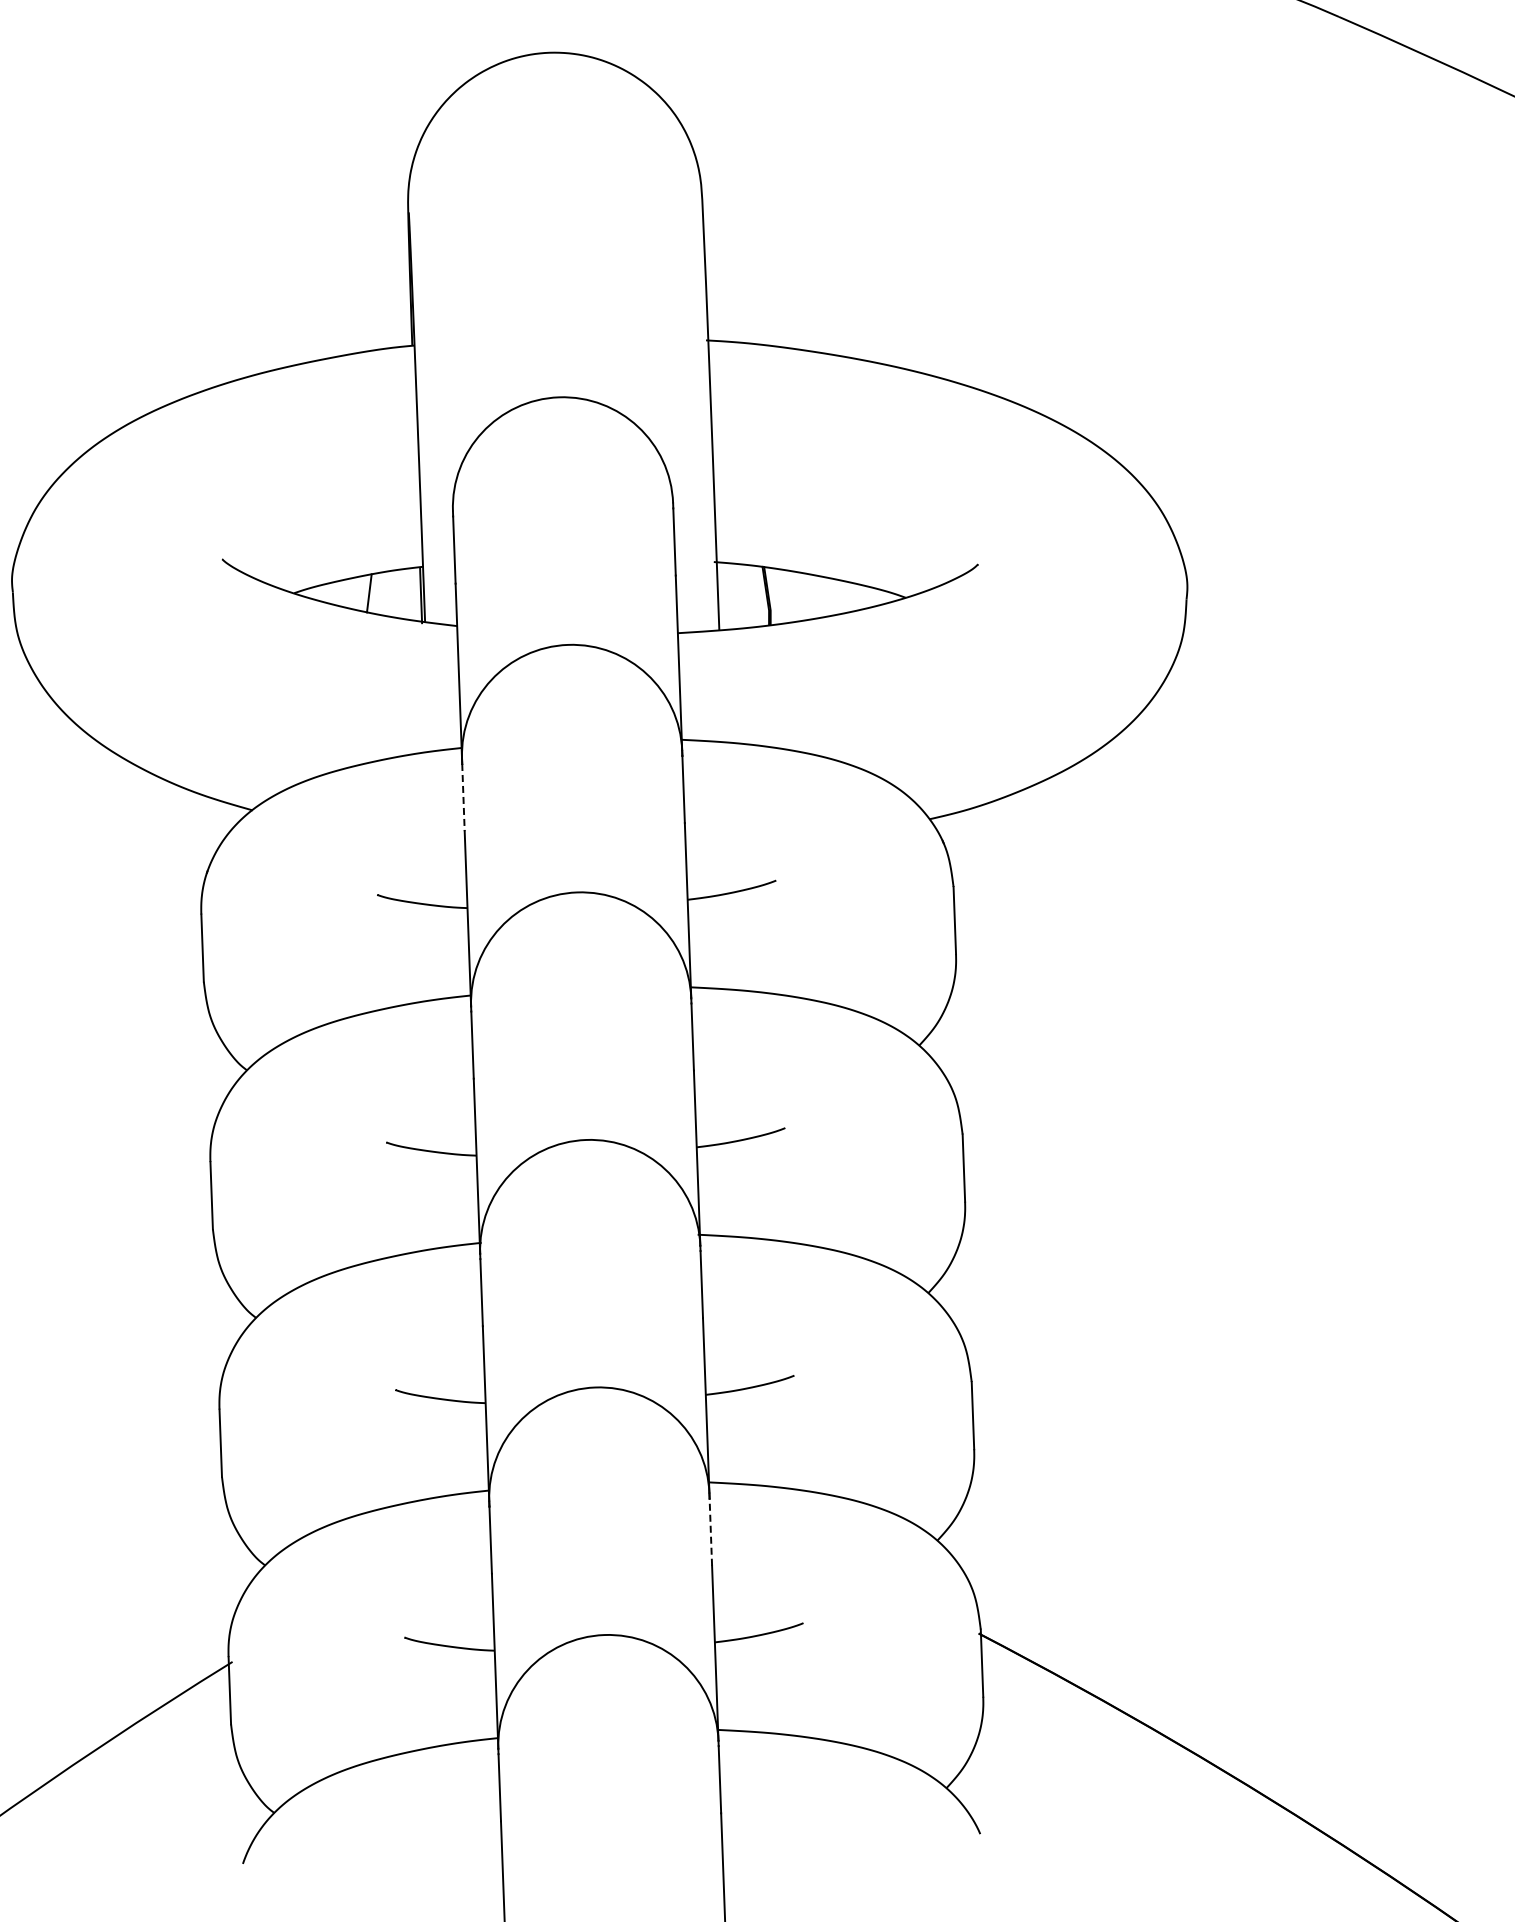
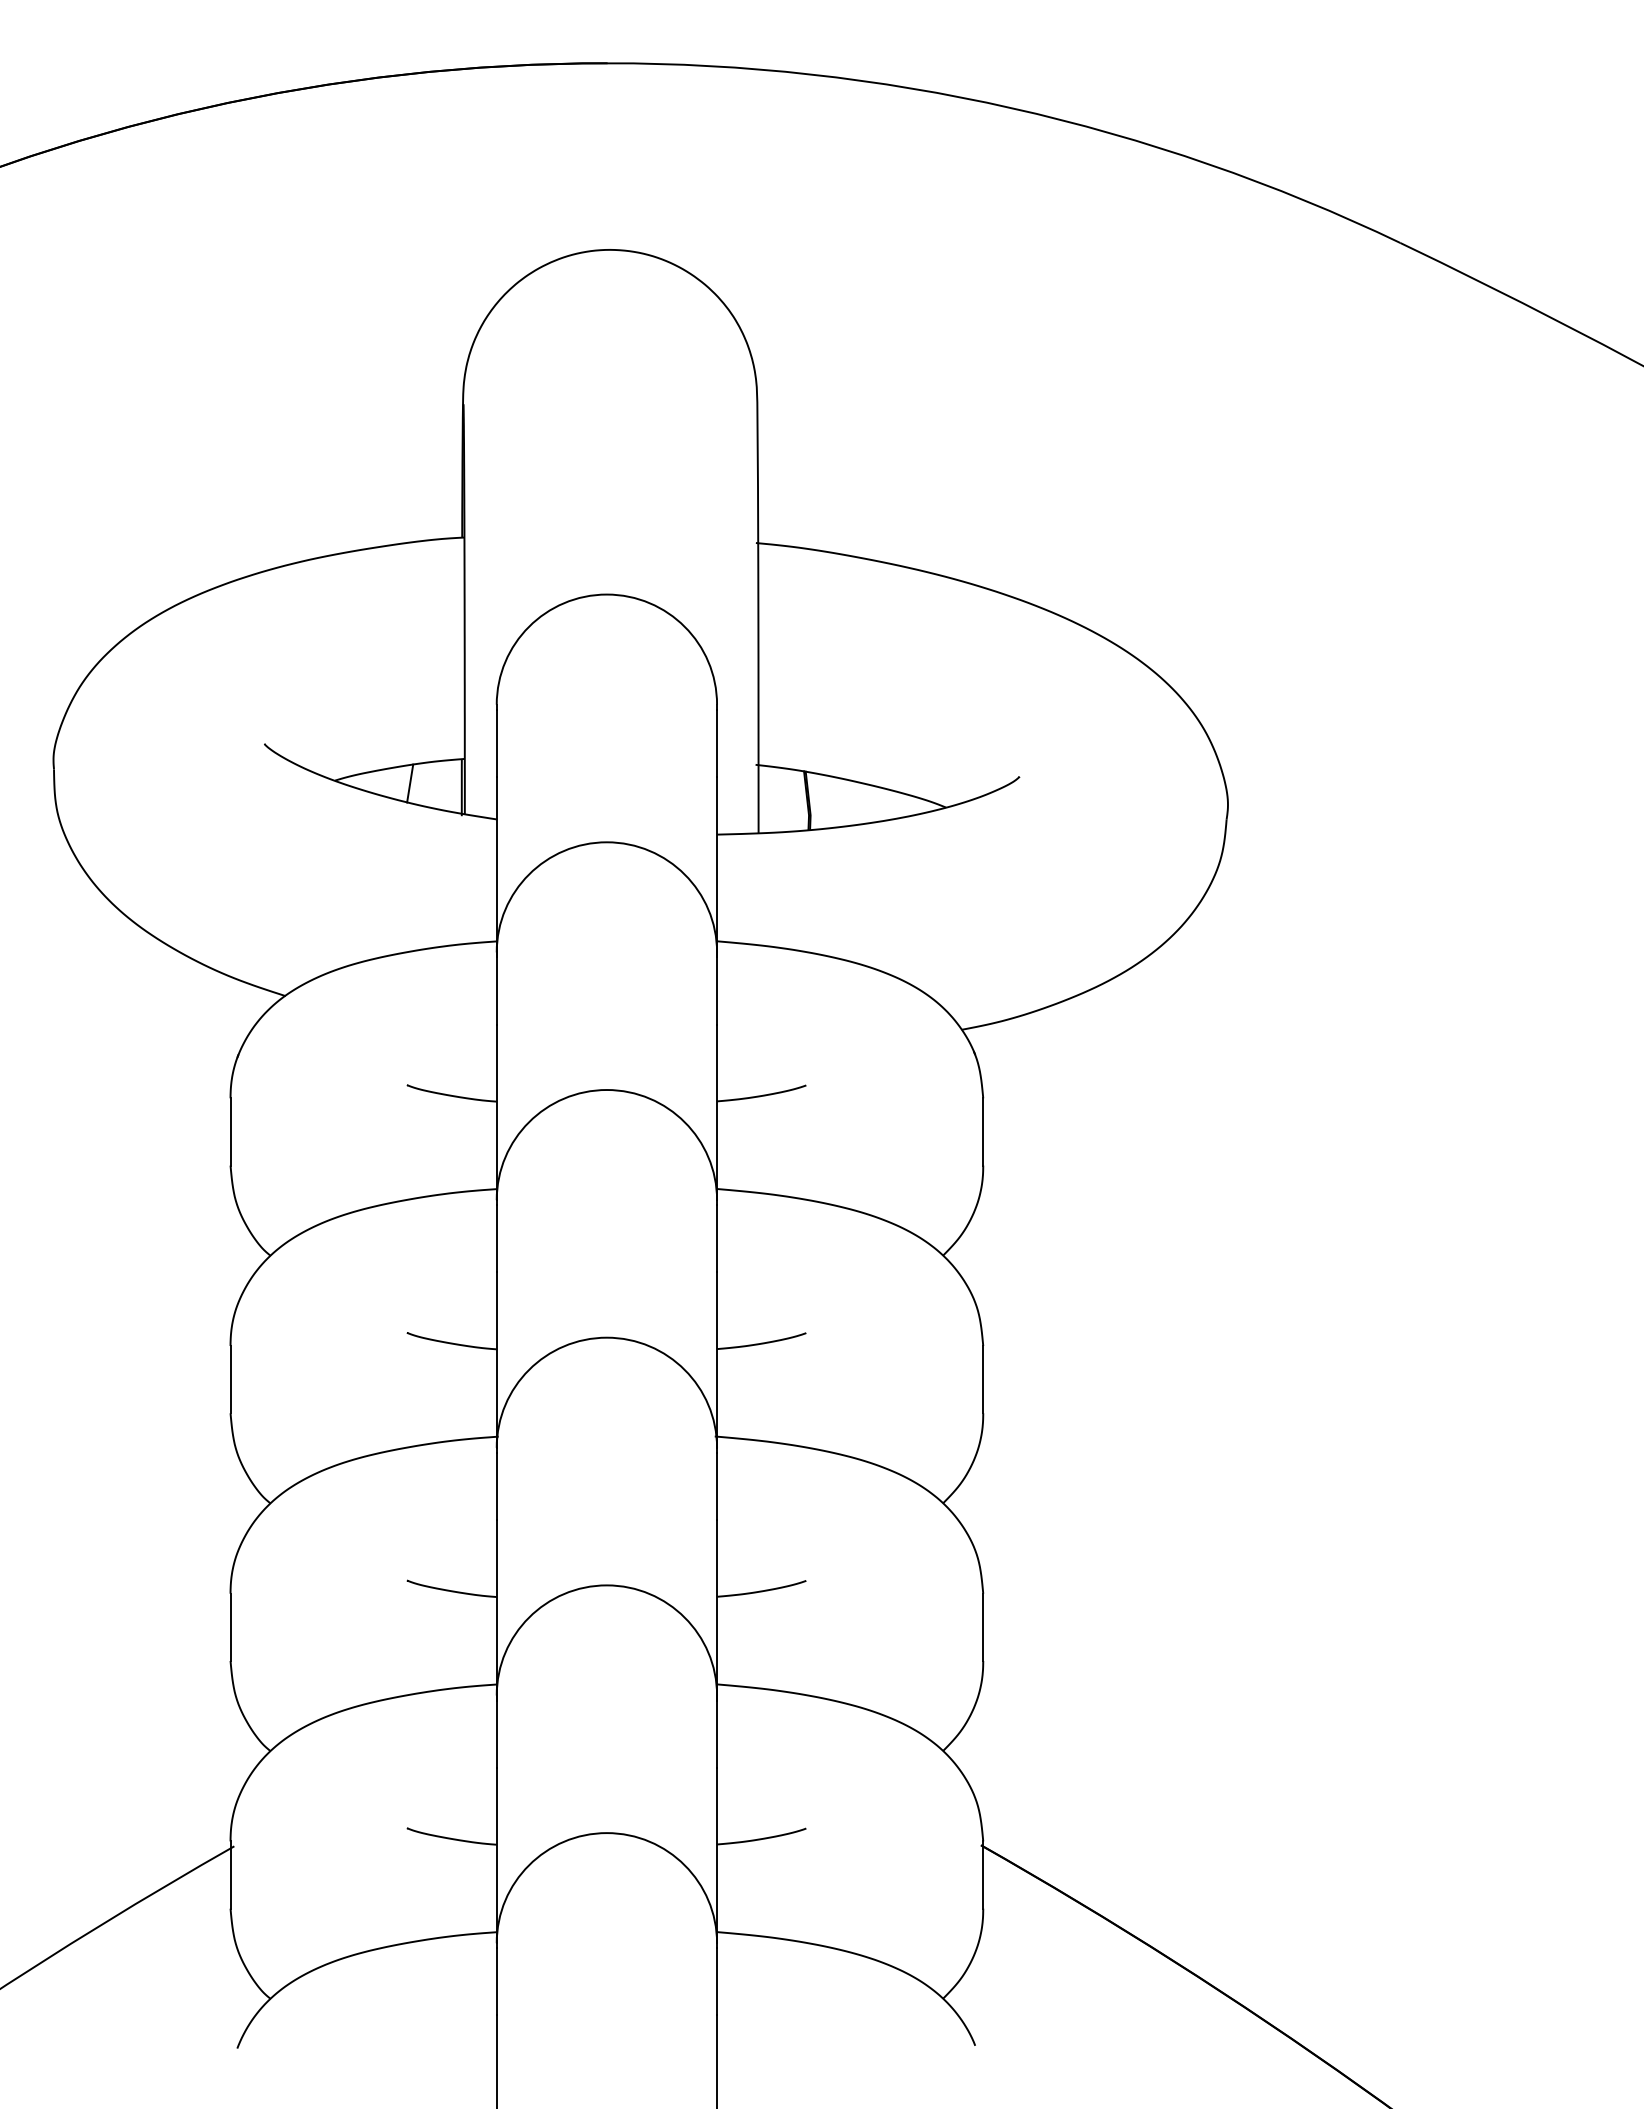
line: (463, 798) -> (496, 991), dashed -> solid
line: (711, 1532) -> (717, 1734), dashed -> solid

